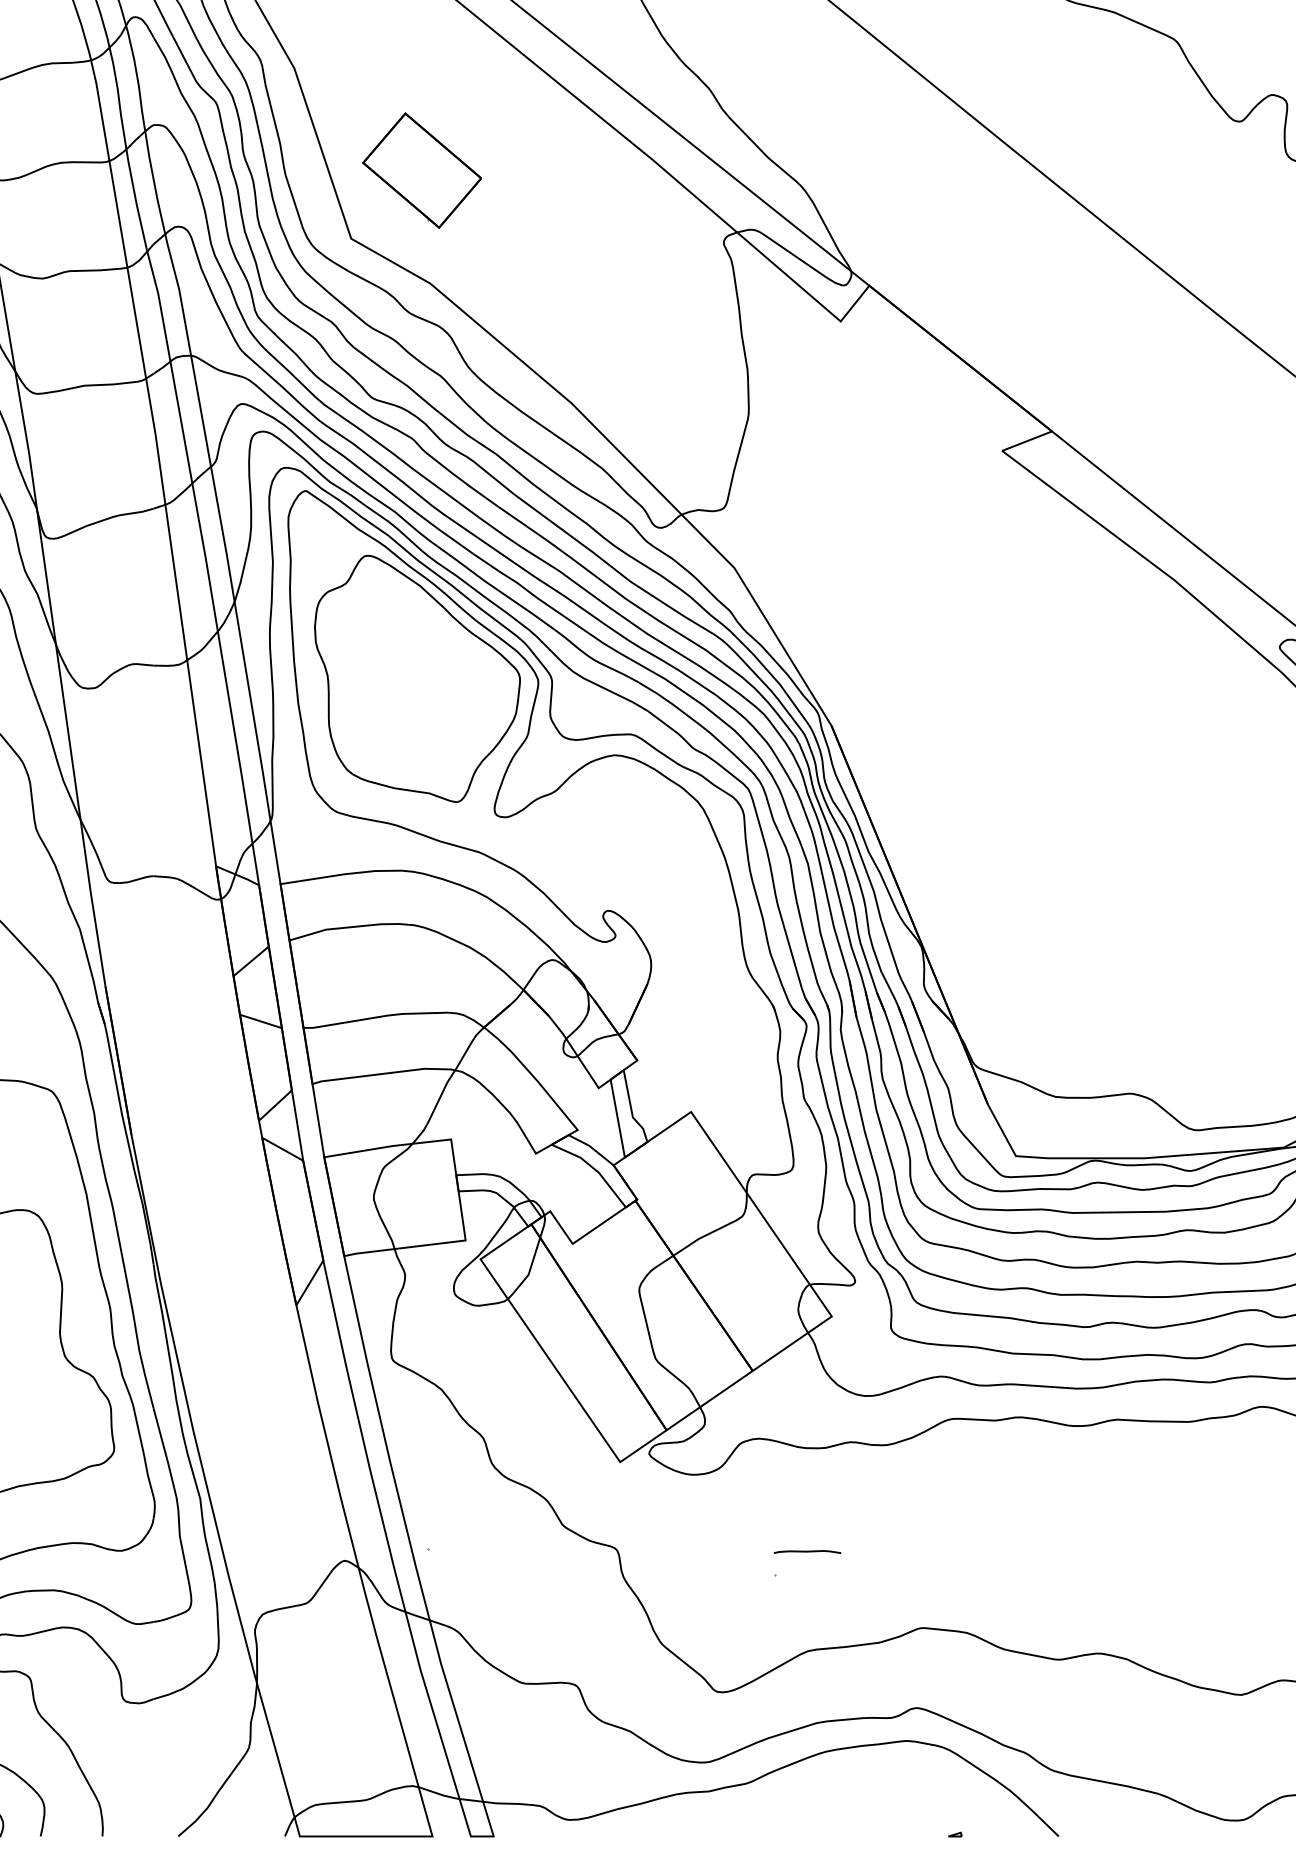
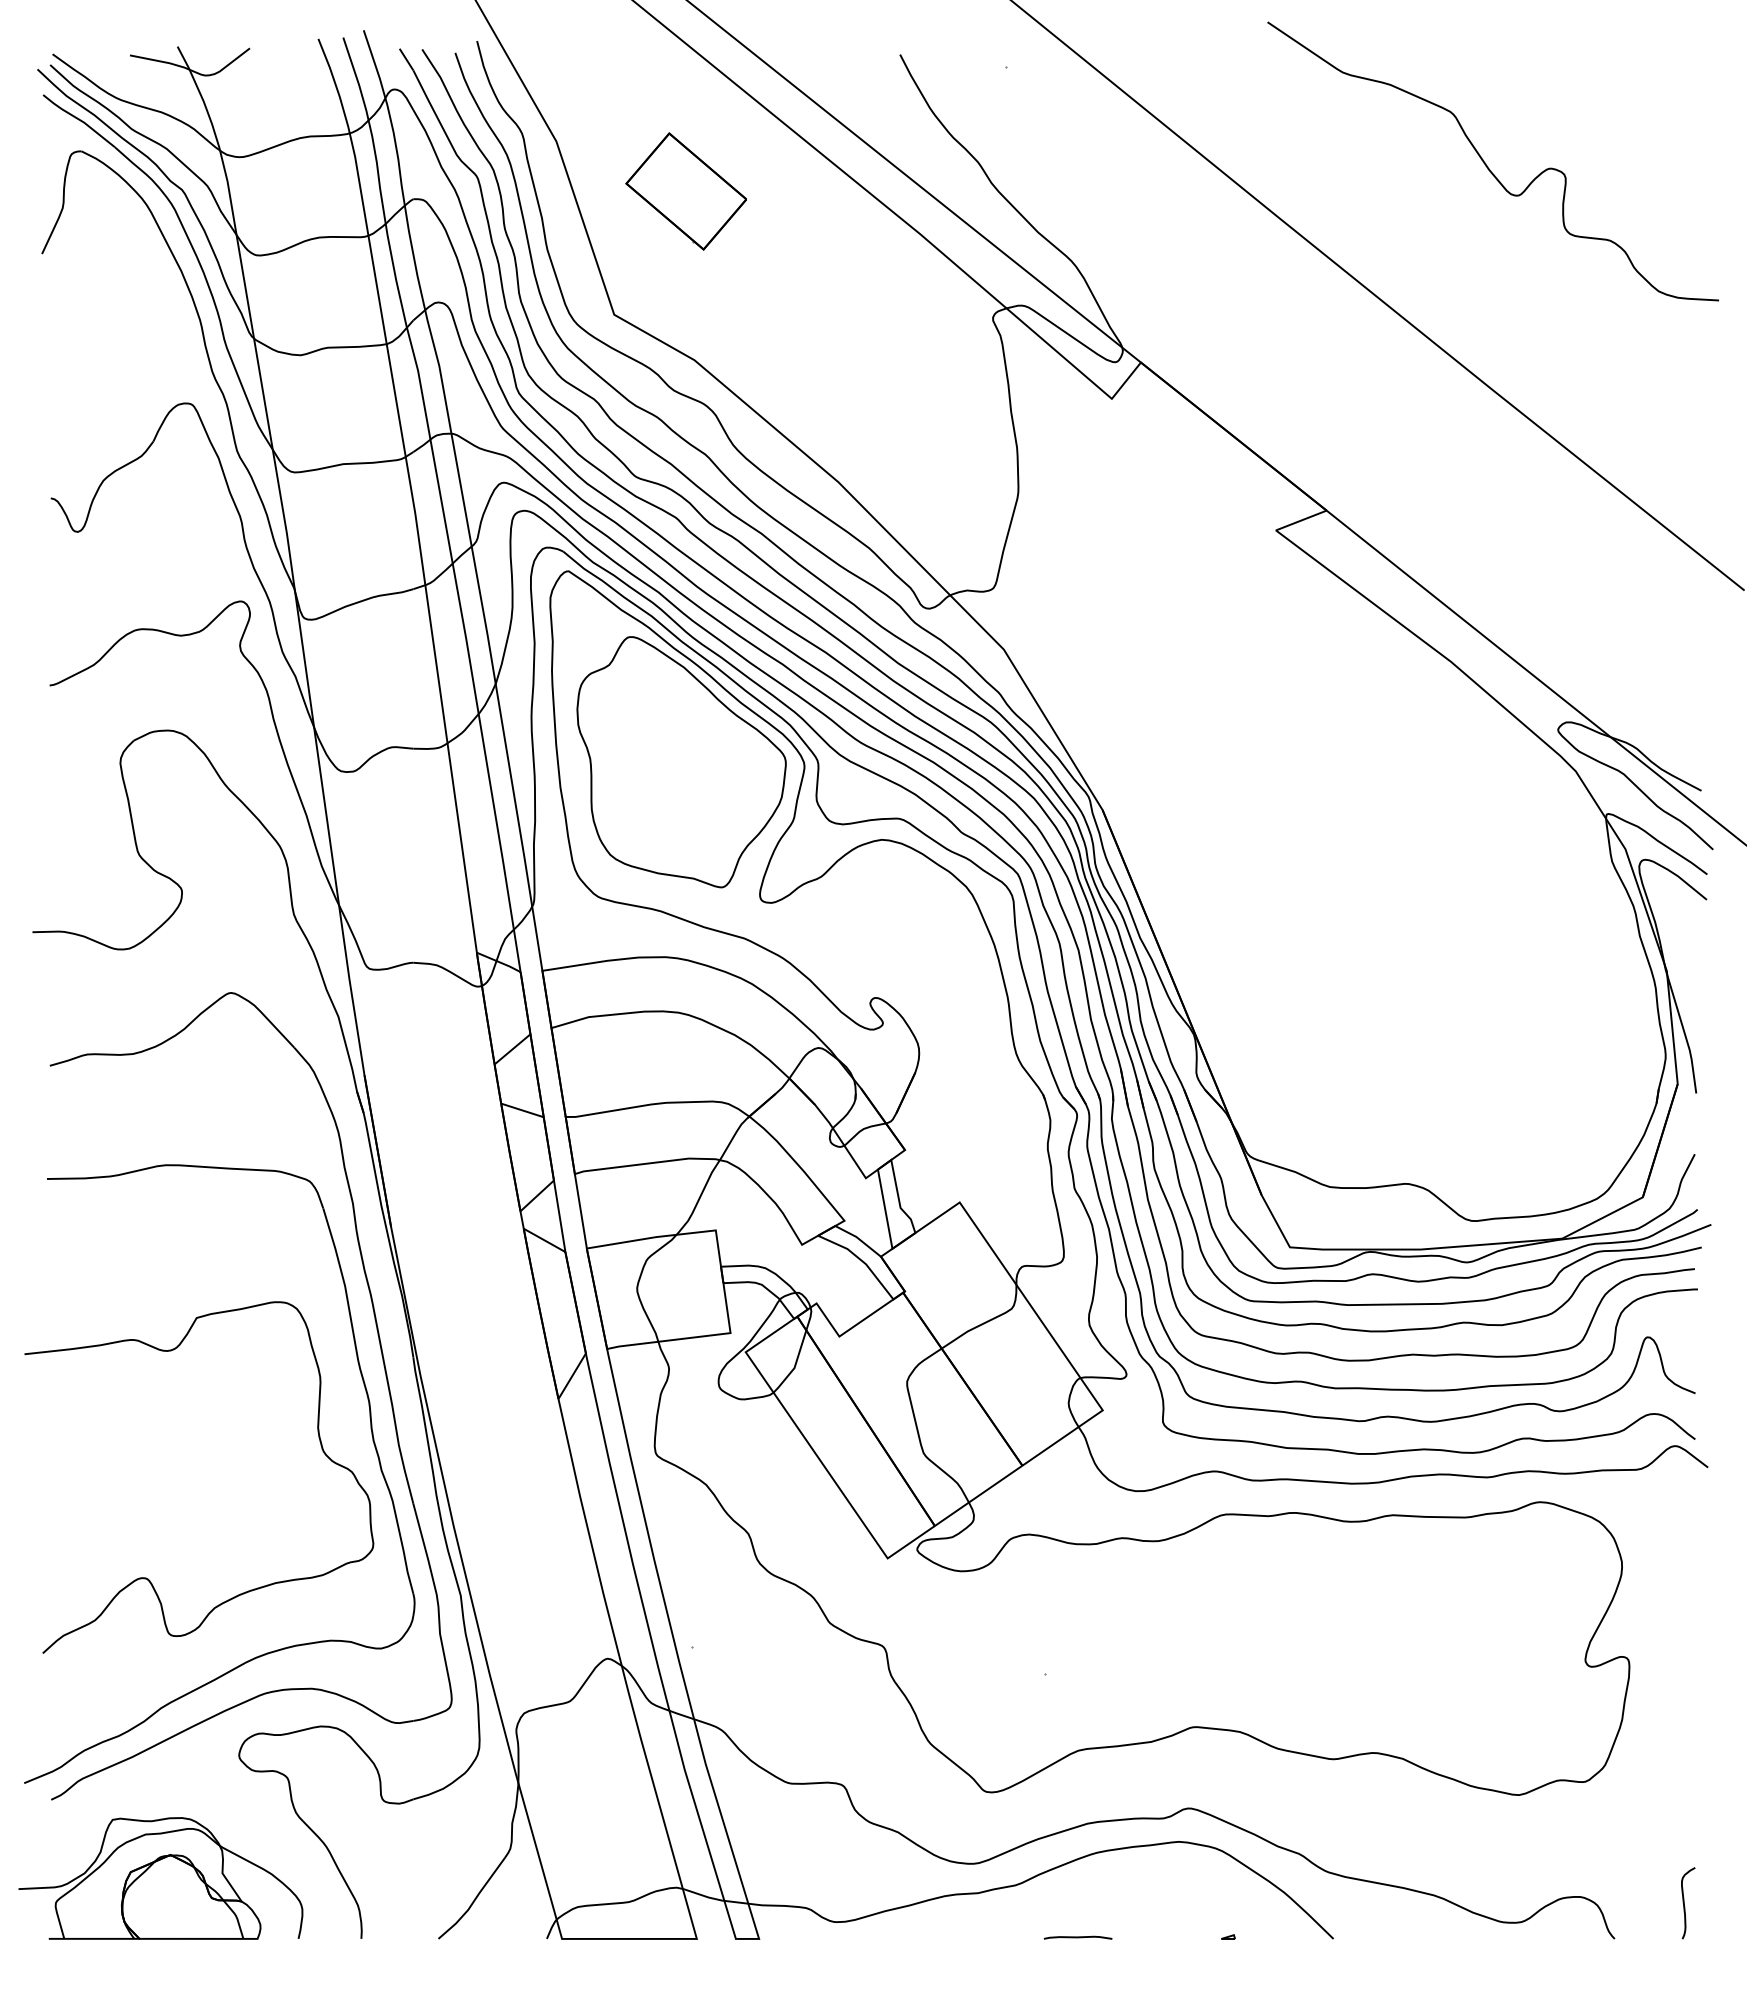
part: (421, 170) -> (685, 191), moved
curve: (806, 1551) -> (1077, 1937), moved

